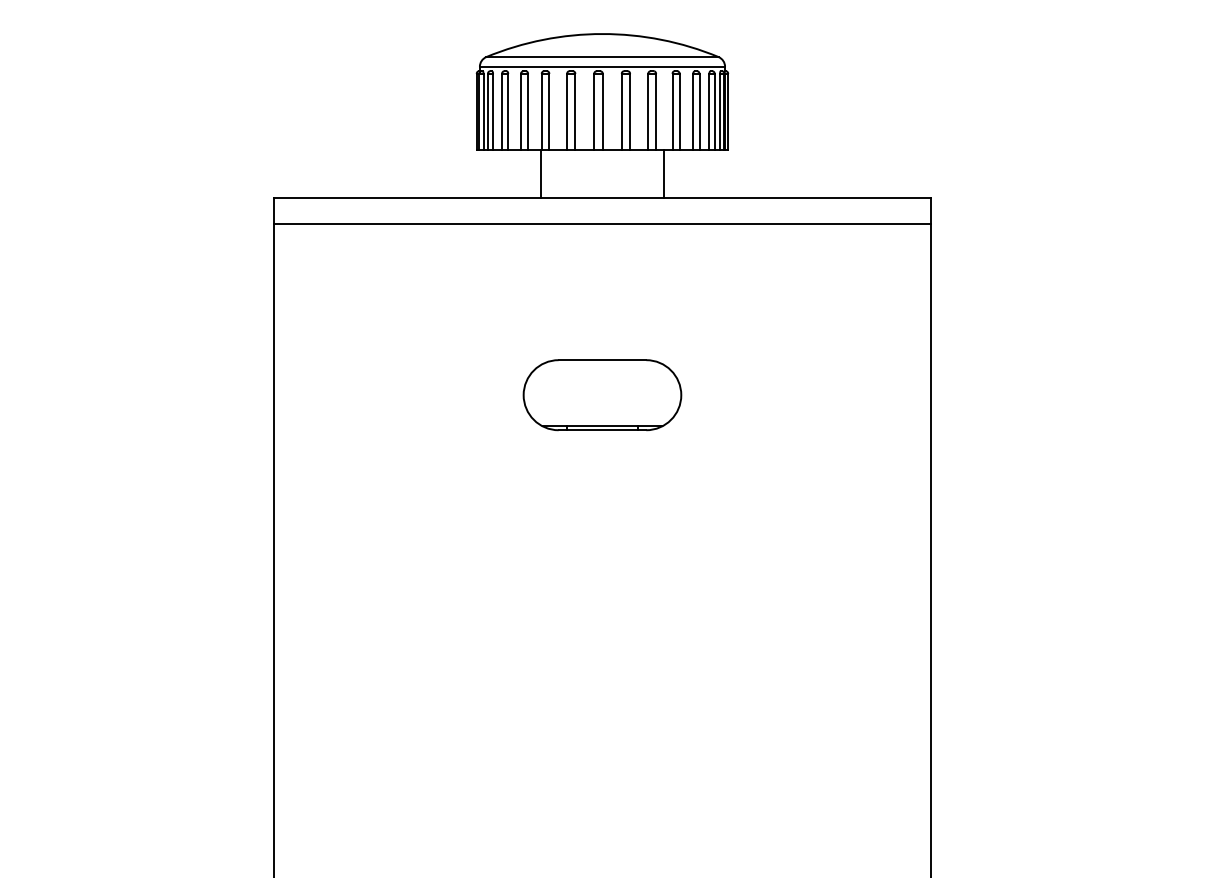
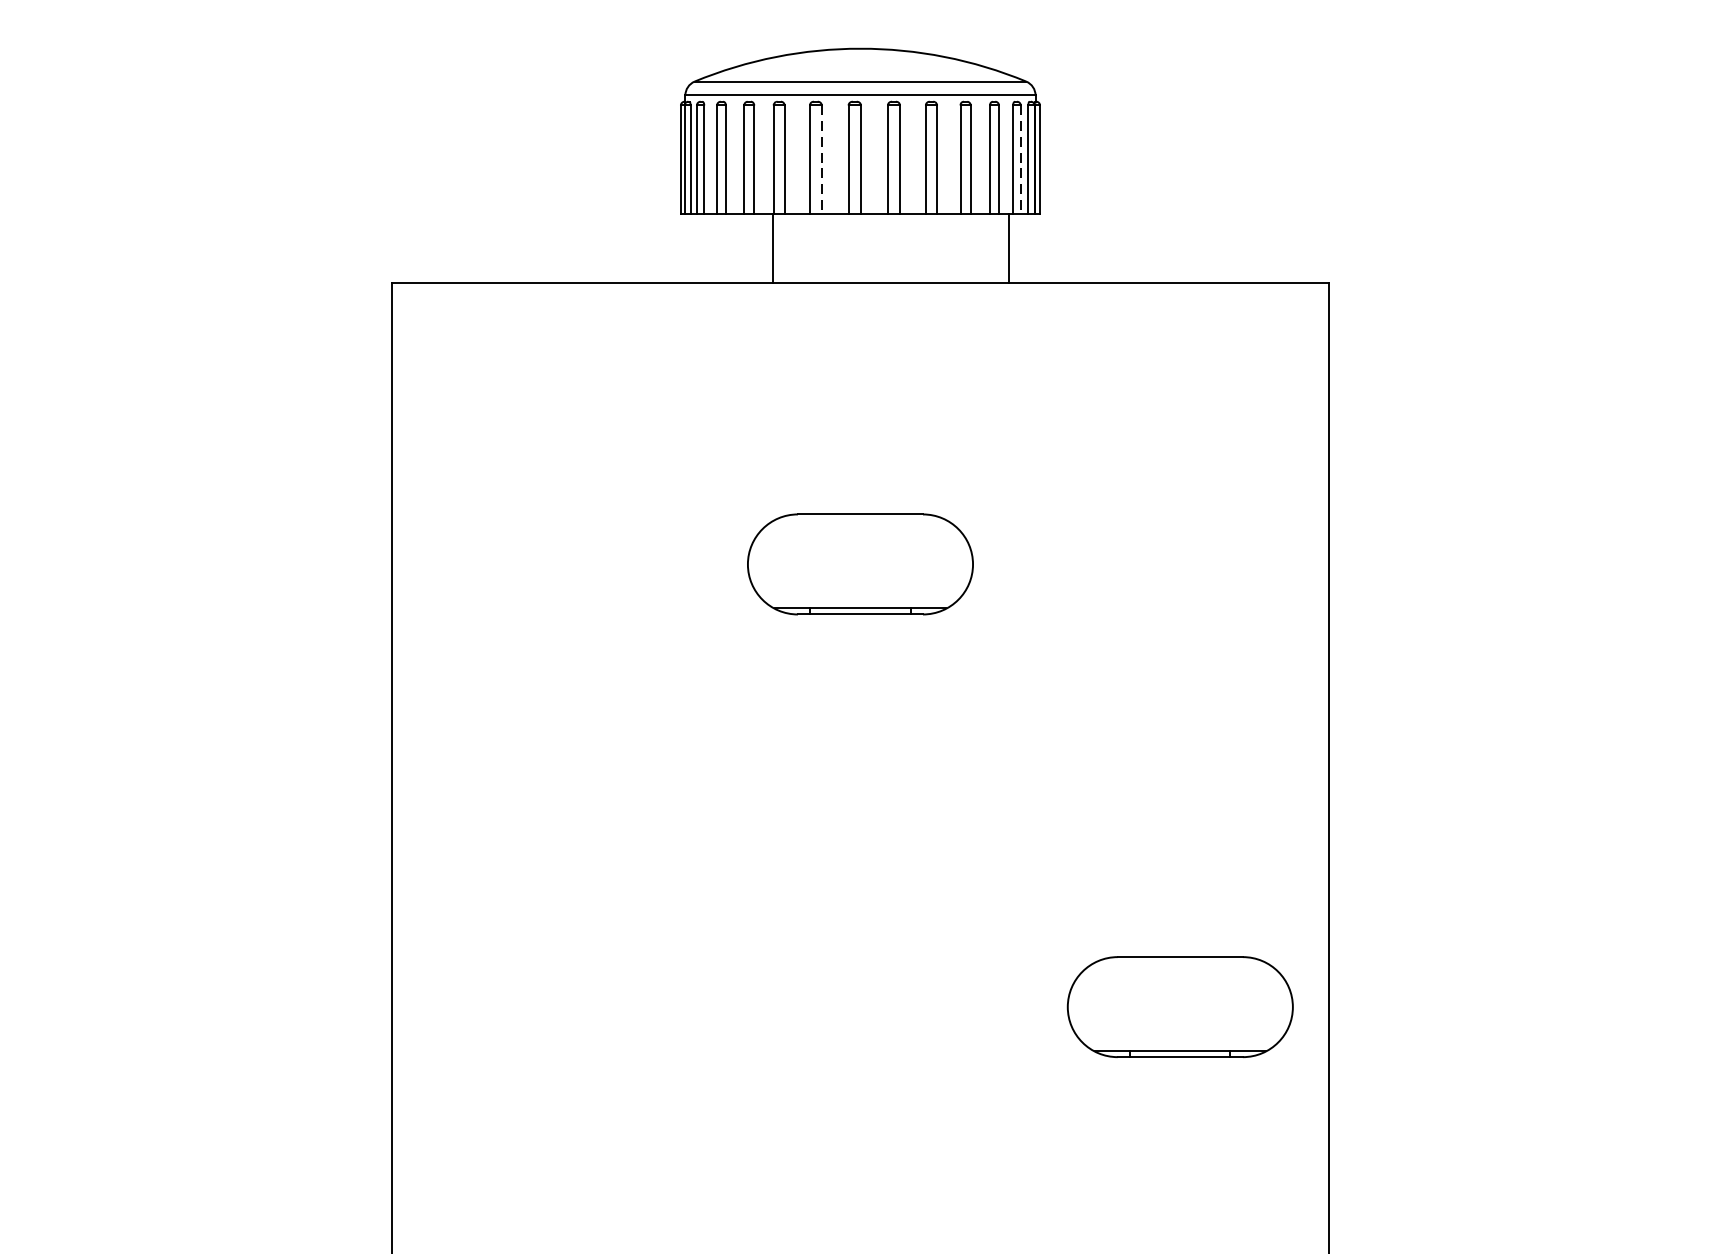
line: (575, 112) -> (821, 160), solid -> dashed
line: (714, 112) -> (1020, 160), solid -> dashed
line: (663, 173) -> (1009, 247), moved
line: (602, 224) -> (860, 320), removed
part: (826, 705) -> (1180, 1007), added

